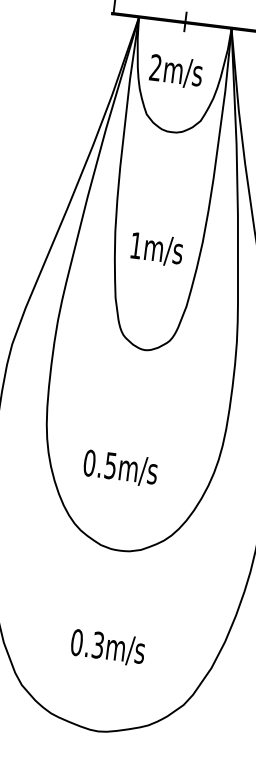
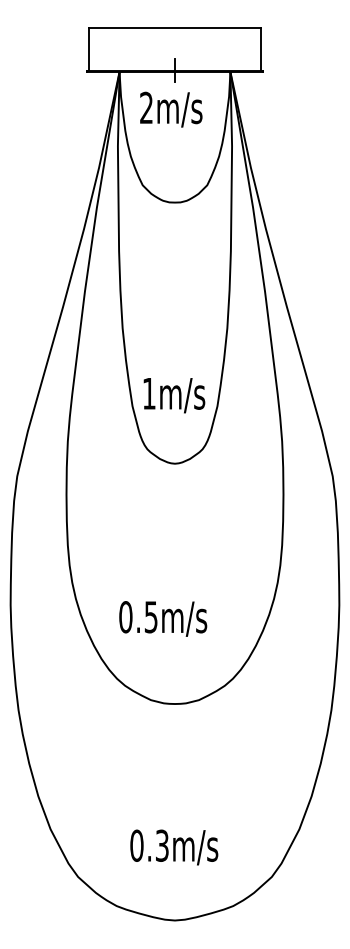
text: (176, 71) -> (171, 109), moved
text: (157, 249) -> (174, 395), moved
text: (120, 468) -> (163, 618), moved
text: (108, 647) -> (174, 847), moved

